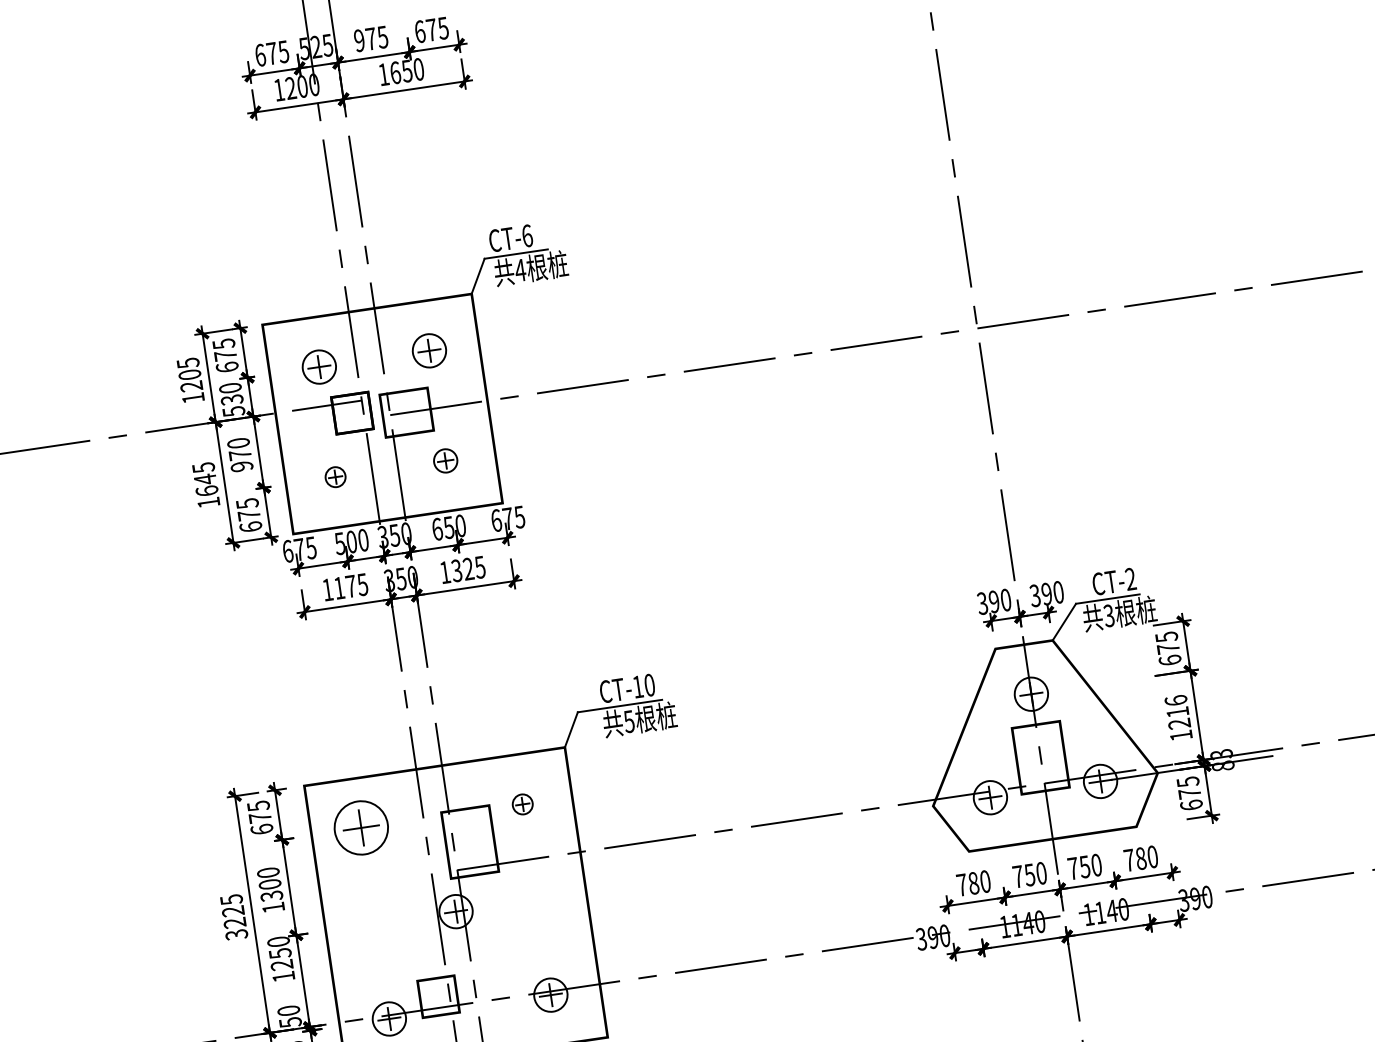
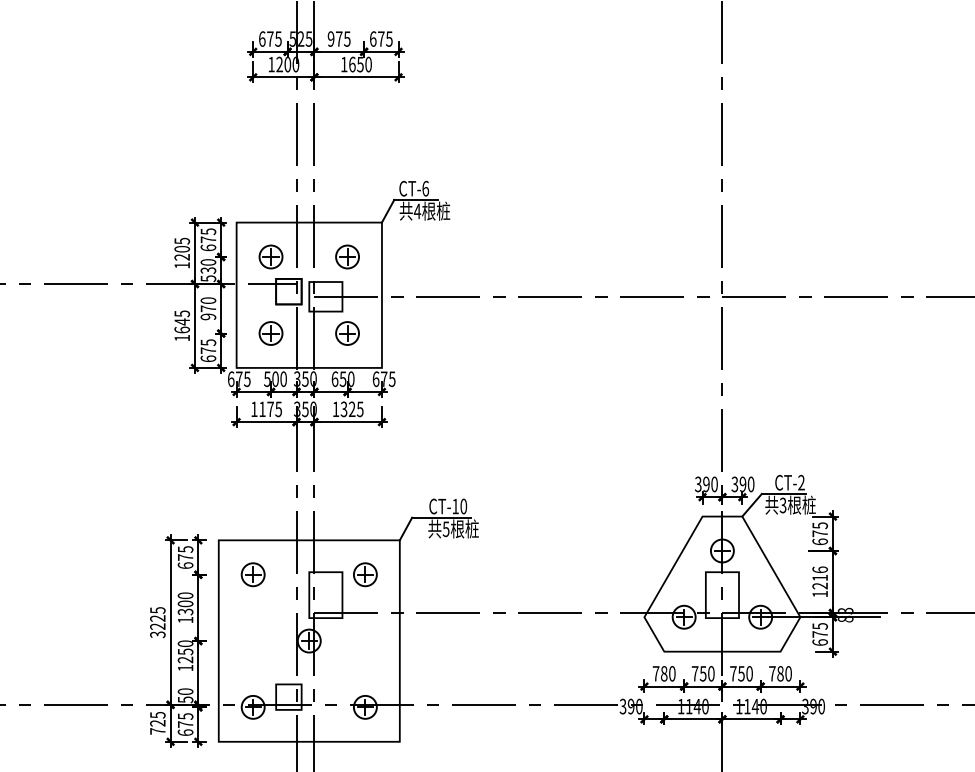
part: (445, 460) -> (347, 333), size x1.43
part: (334, 477) -> (270, 333), size x1.67
part: (522, 803) -> (365, 574), size x1.67
part: (360, 827) -> (252, 574), size x0.62

